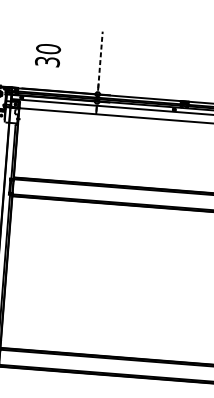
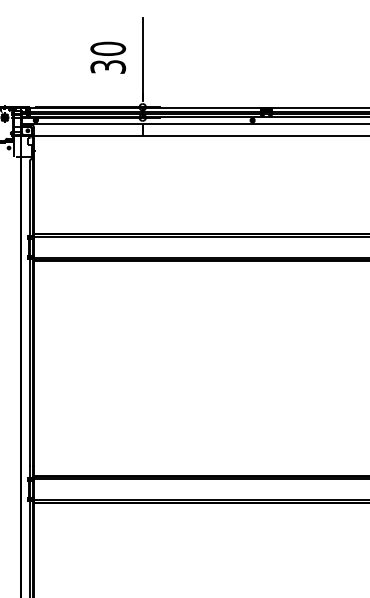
text: (48, 55) -> (108, 57), moved
line: (100, 59) -> (142, 57), dashed -> solid

